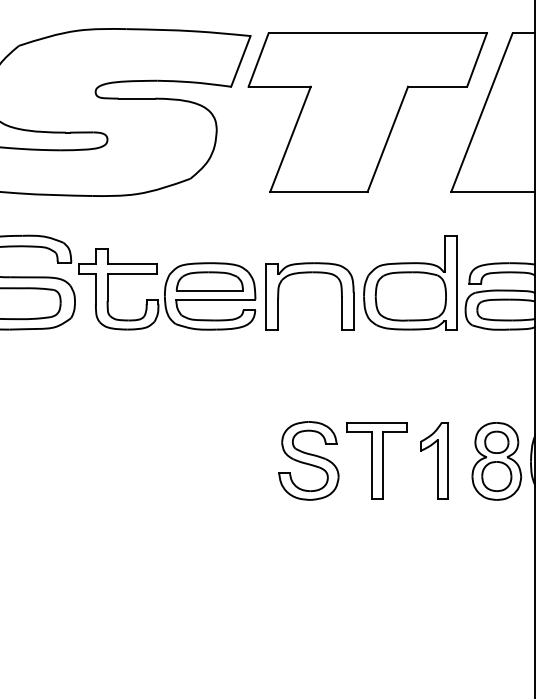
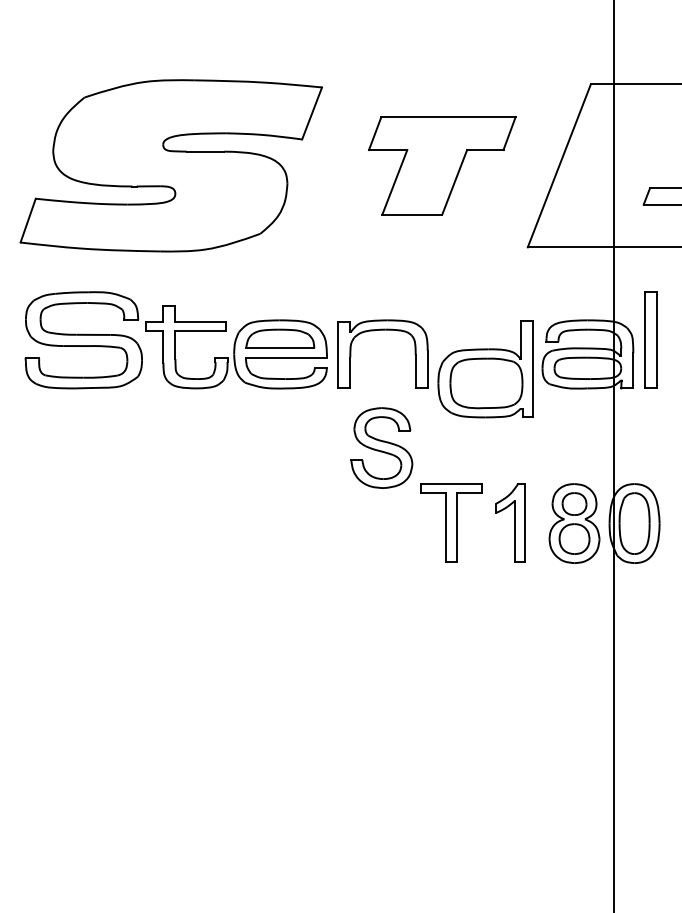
part: (368, 112) -> (442, 165), size x0.6
part: (409, 282) -> (485, 369), moved
part: (308, 460) -> (381, 447), moved

